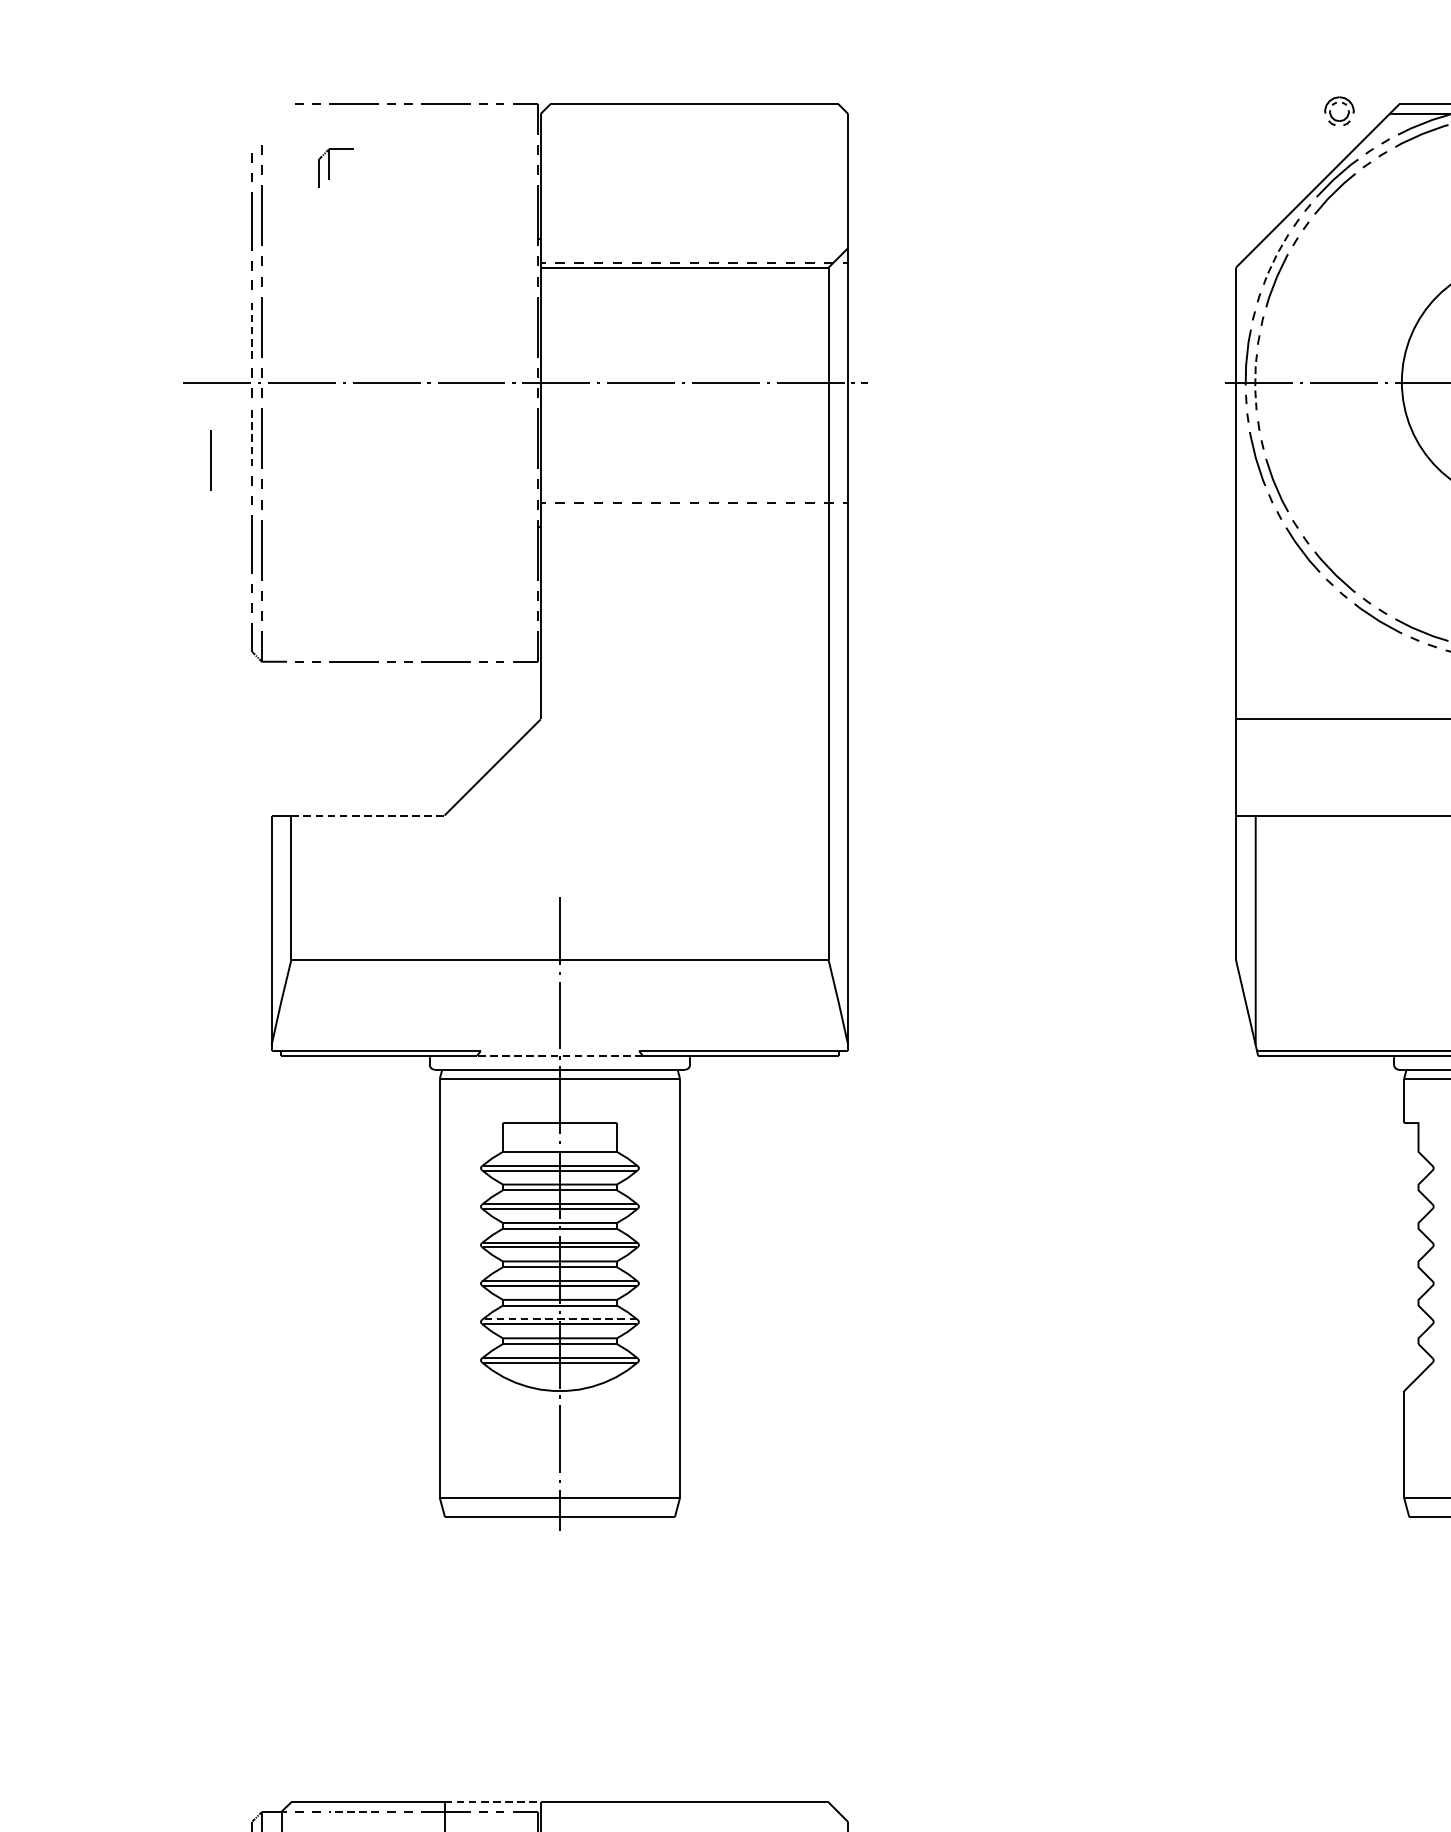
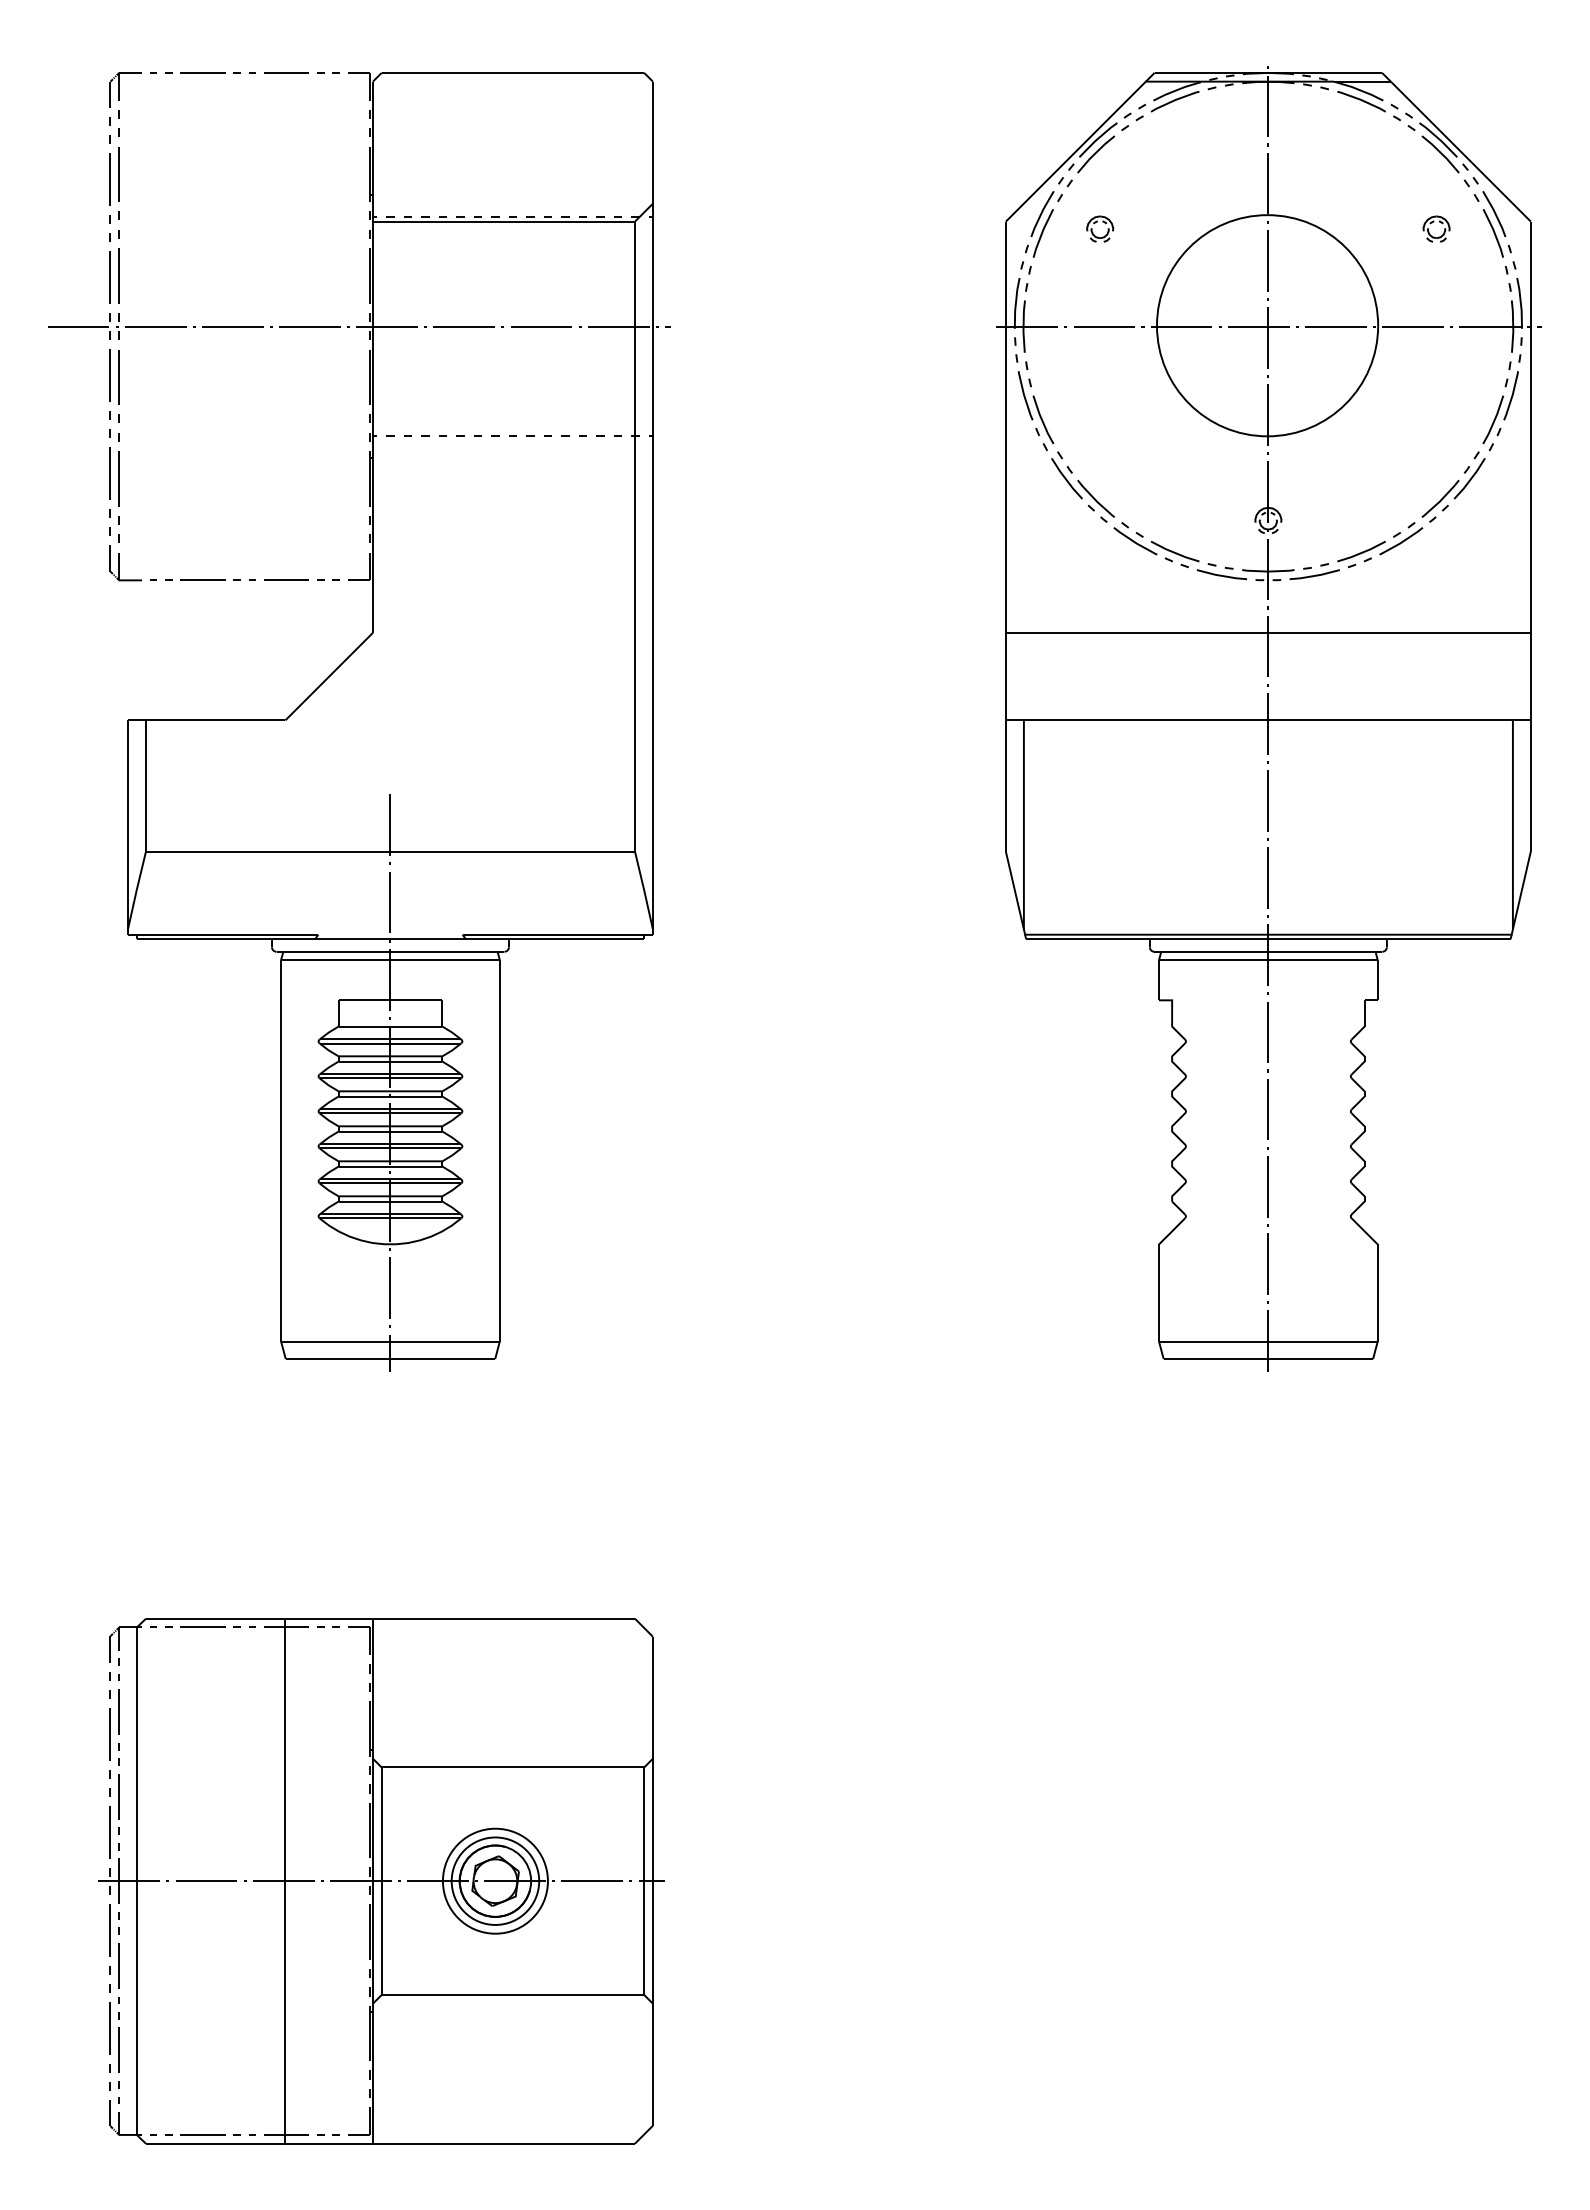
part: (1342, 103) -> (1102, 222), moved
part: (335, 167) -> (125, 89), moved
line: (1275, 258) -> (1041, 213), dashed -> solid
line: (252, 329) -> (110, 277), dashed -> solid
line: (1255, 382) -> (1023, 326), dashed -> solid
line: (252, 436) -> (110, 375), dashed -> solid
line: (210, 459) -> (72, 396), removed
line: (367, 815) -> (215, 720), dashed -> solid
line: (559, 1056) -> (390, 939), dashed -> solid
line: (559, 1318) -> (390, 1178), dashed -> solid
line: (492, 1802) -> (329, 1618), dashed -> solid
line: (353, 1811) -> (202, 1627), dashed -> solid

